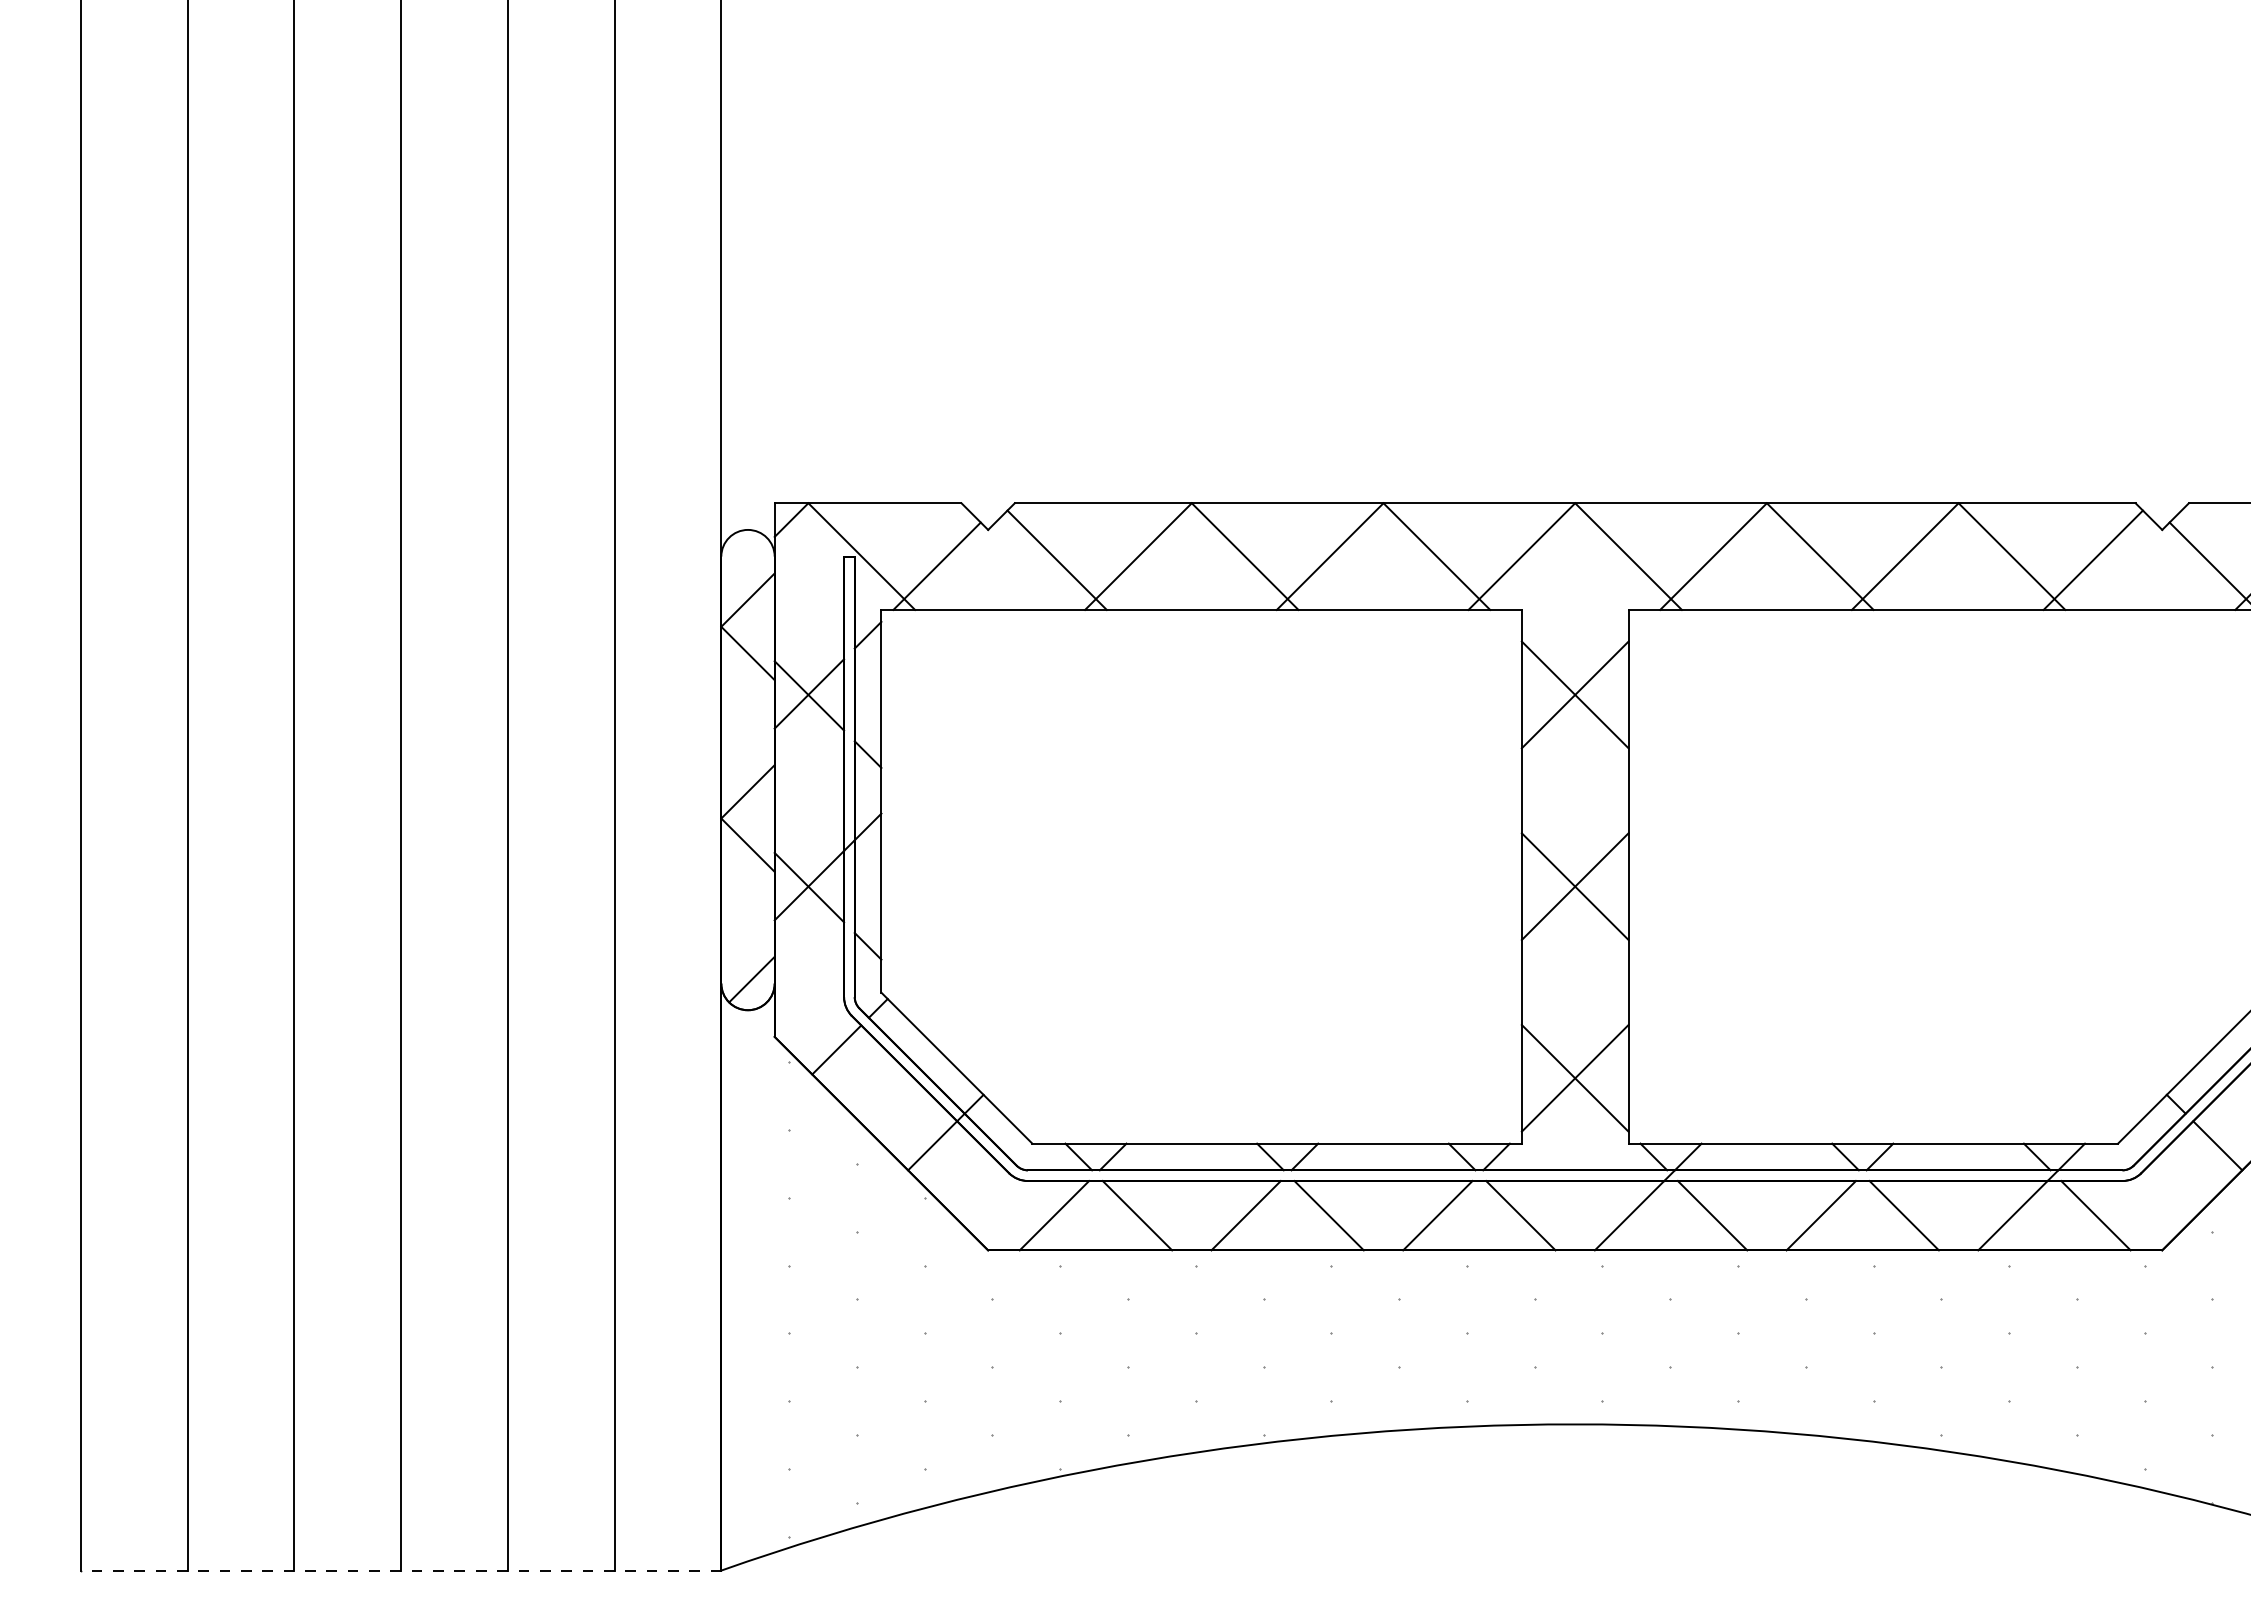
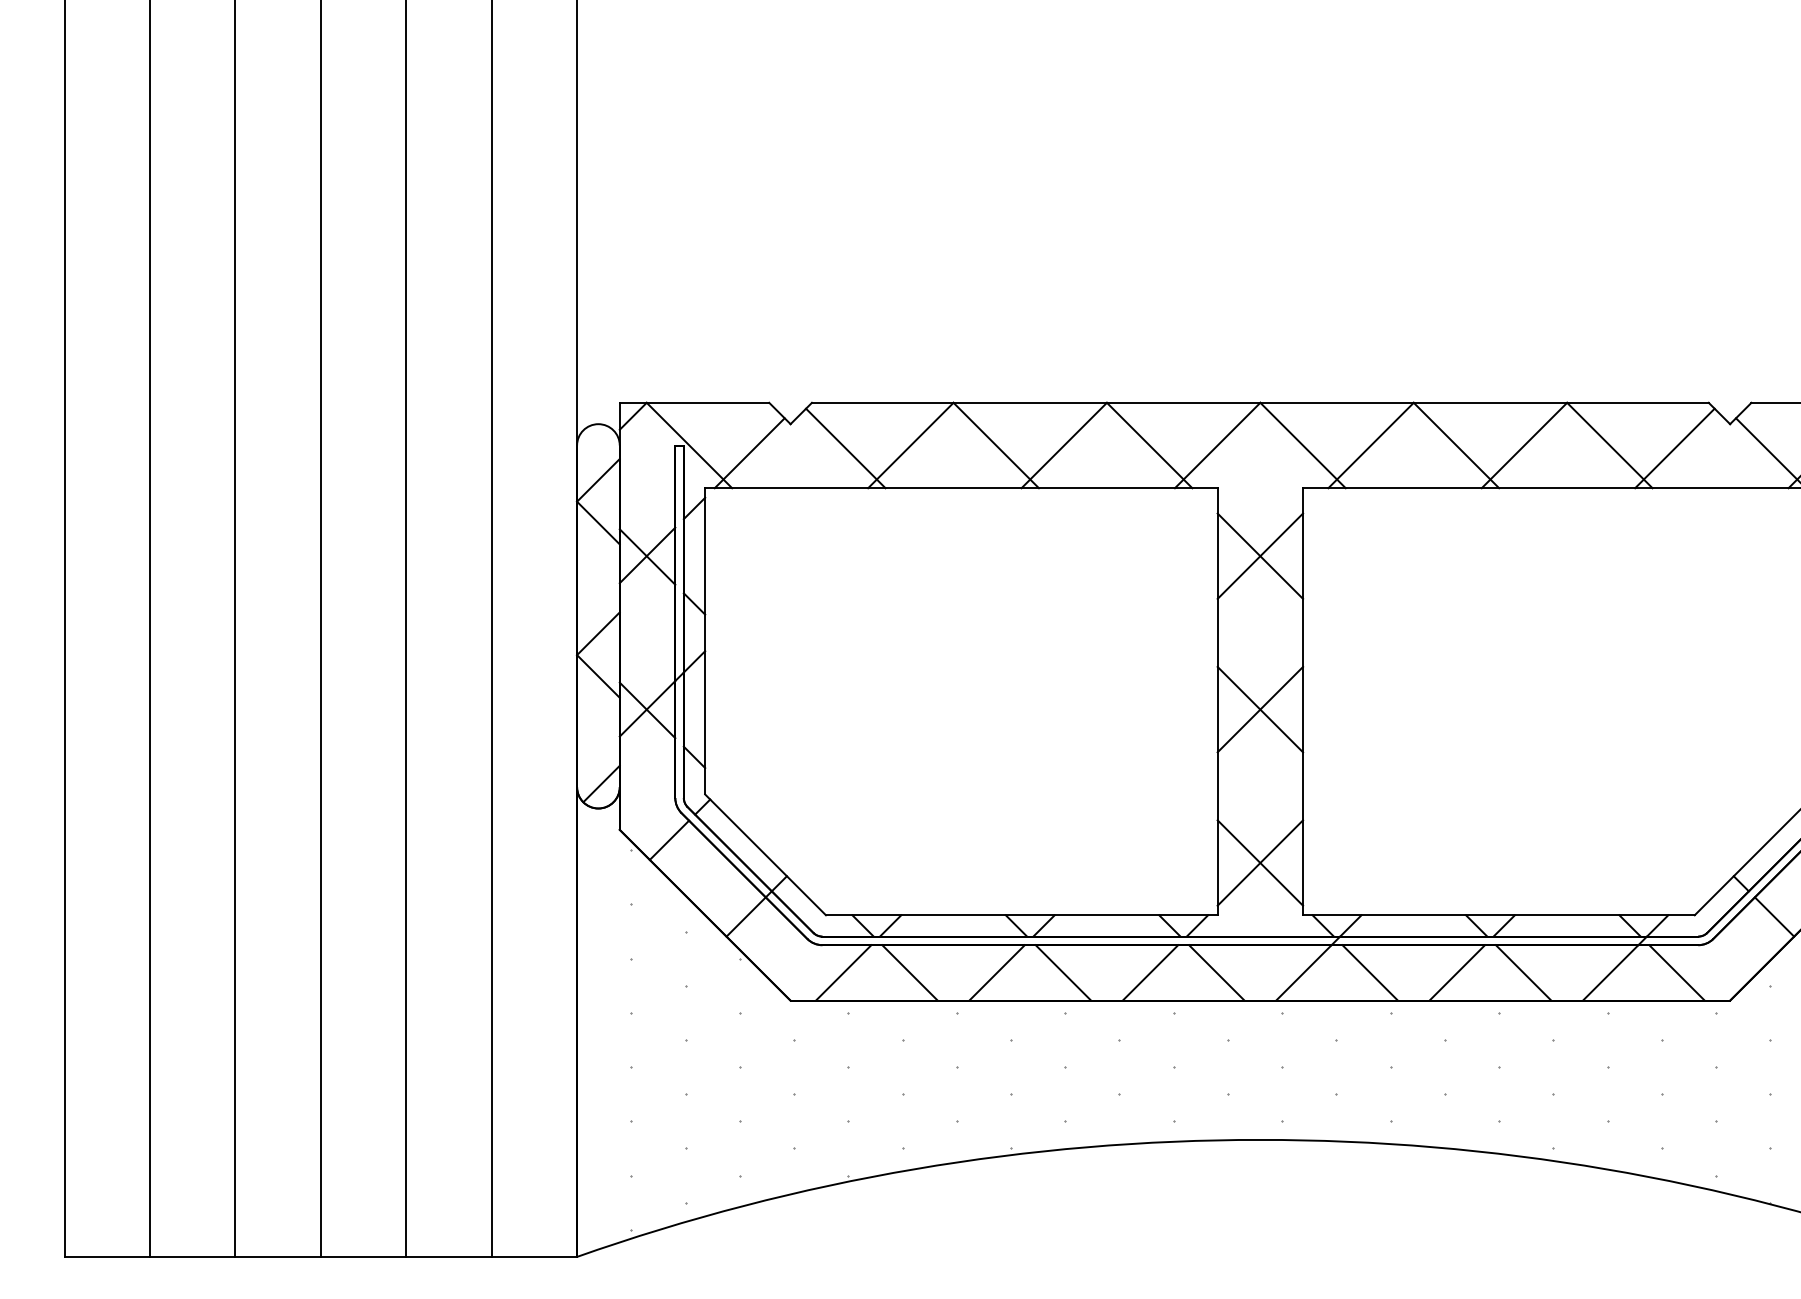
line: (400, 1570) -> (320, 1256), dashed -> solid

